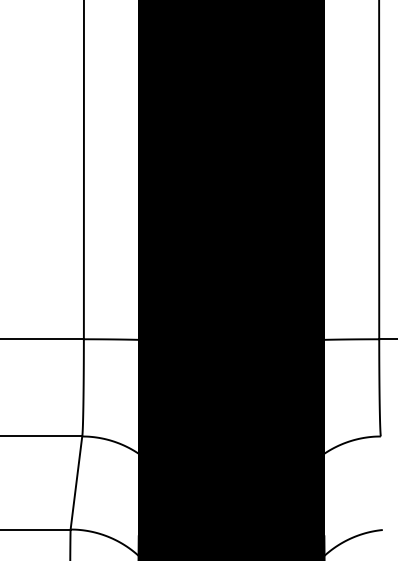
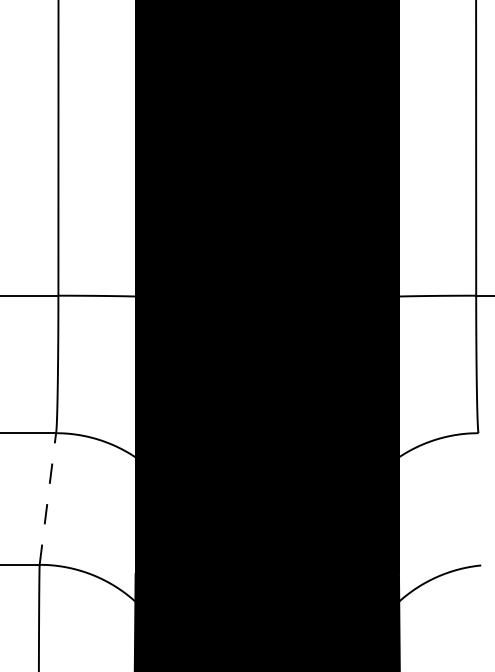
line: (76, 483) -> (47, 499), solid -> dashed

